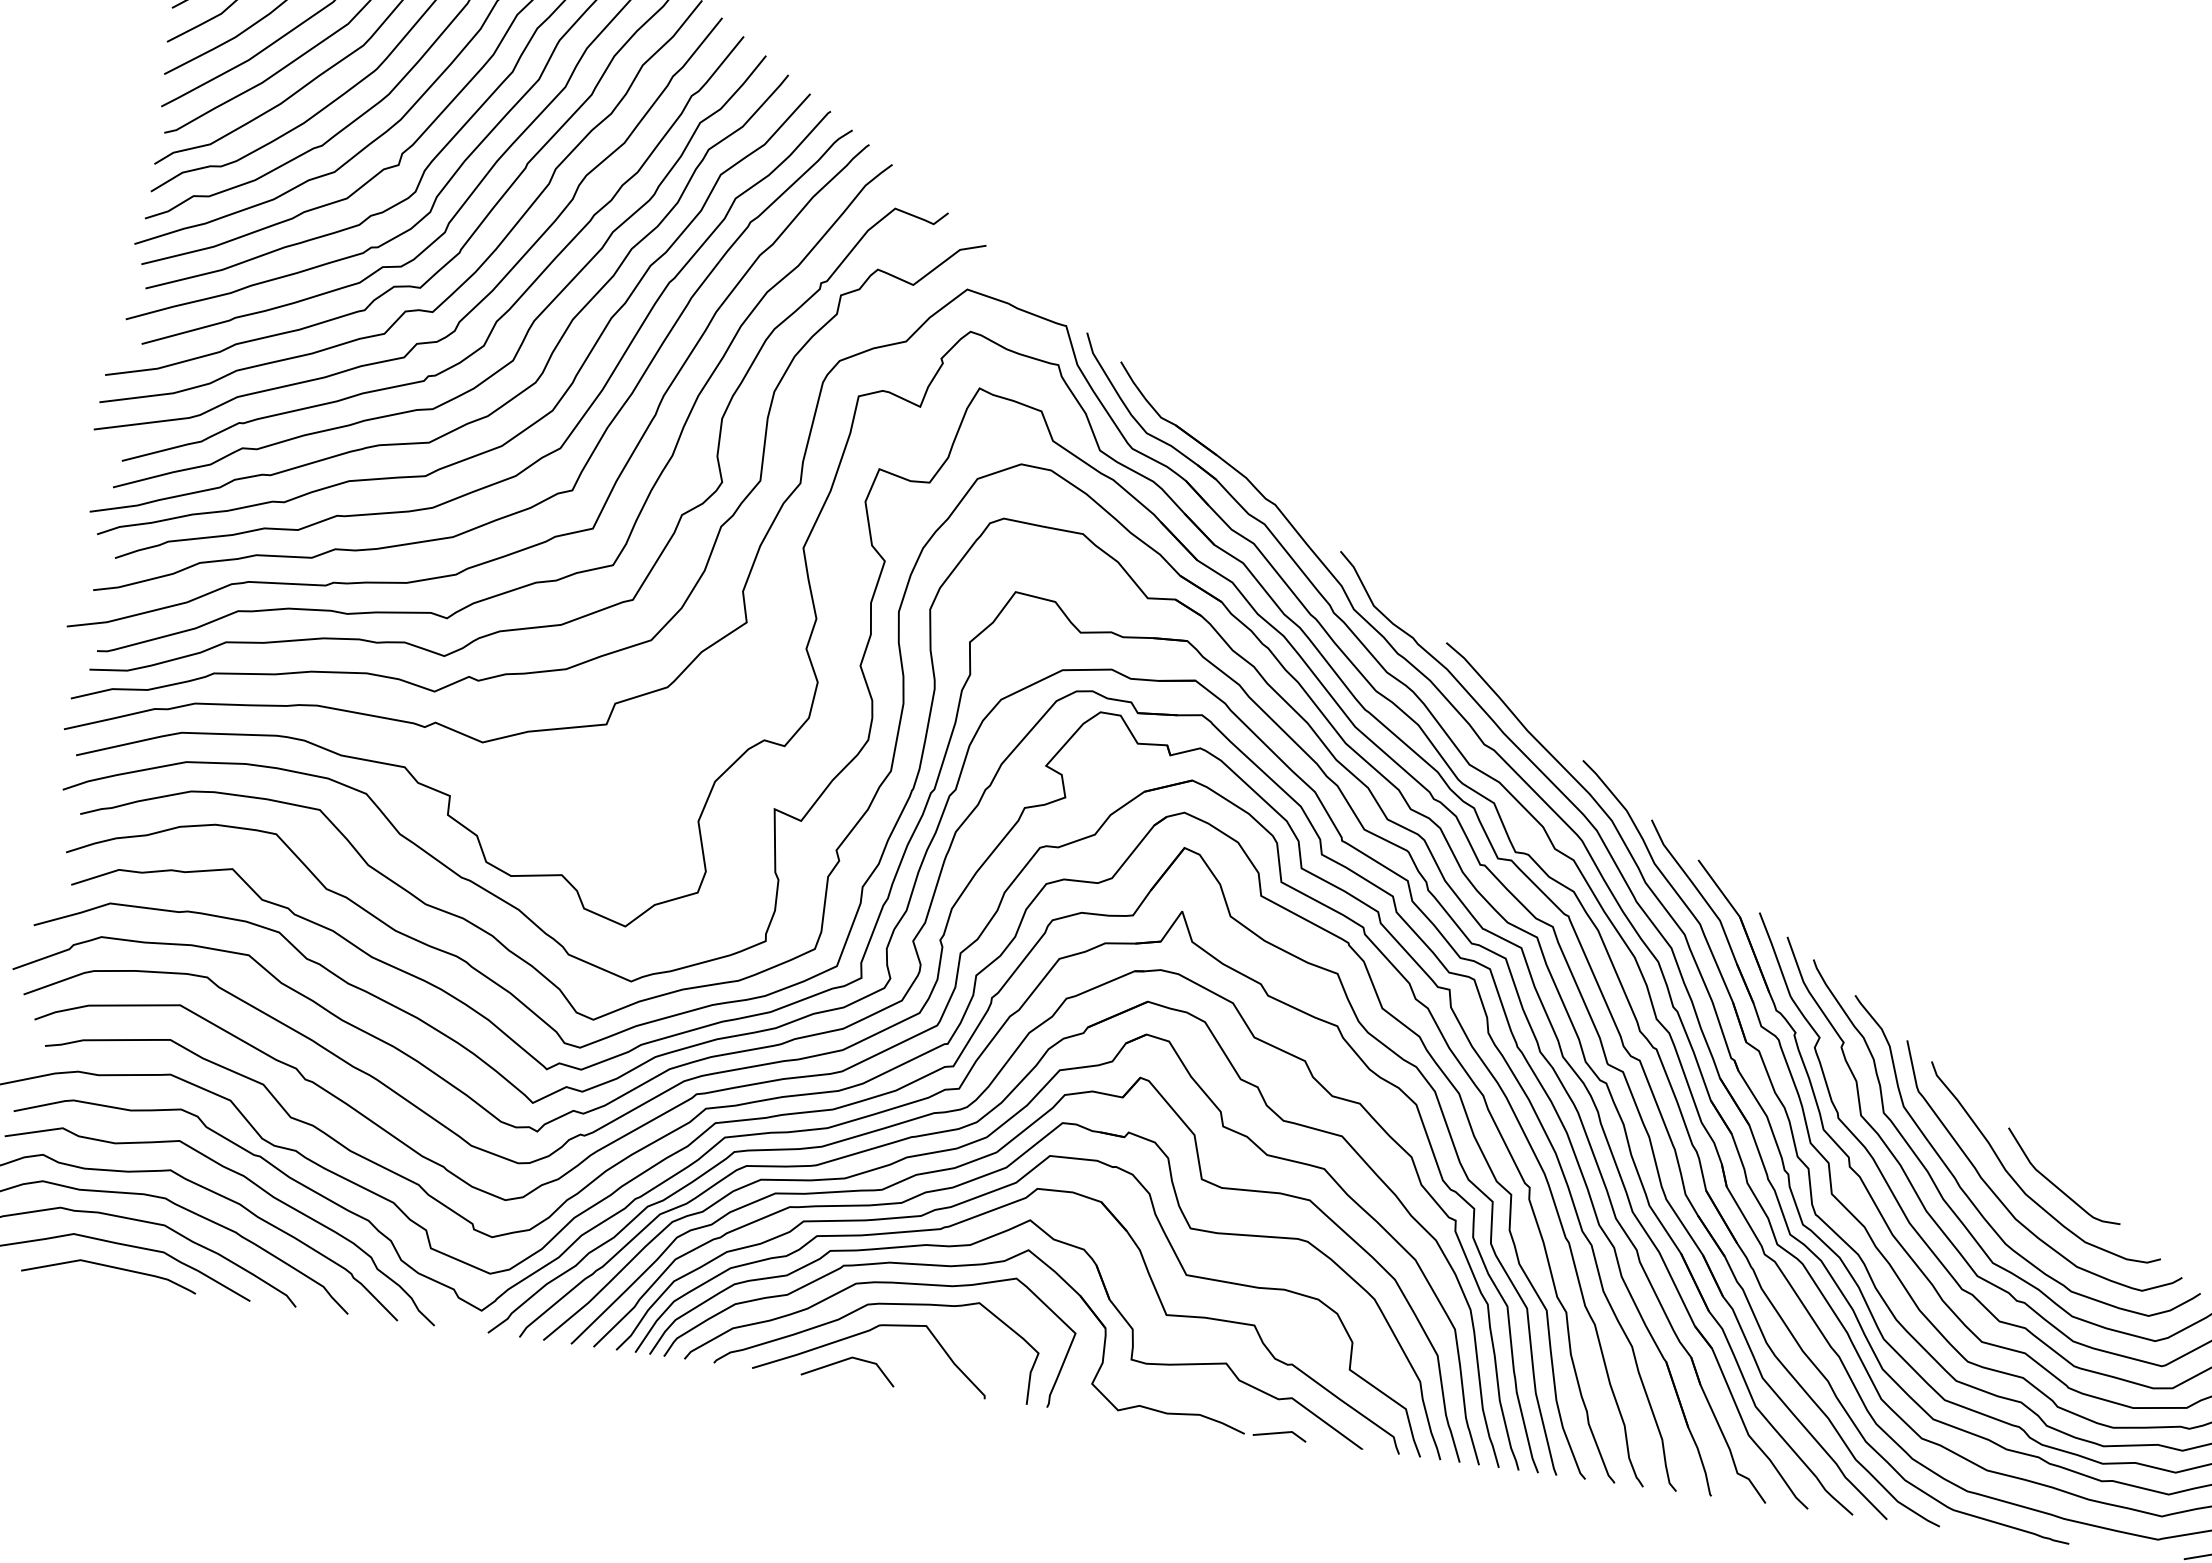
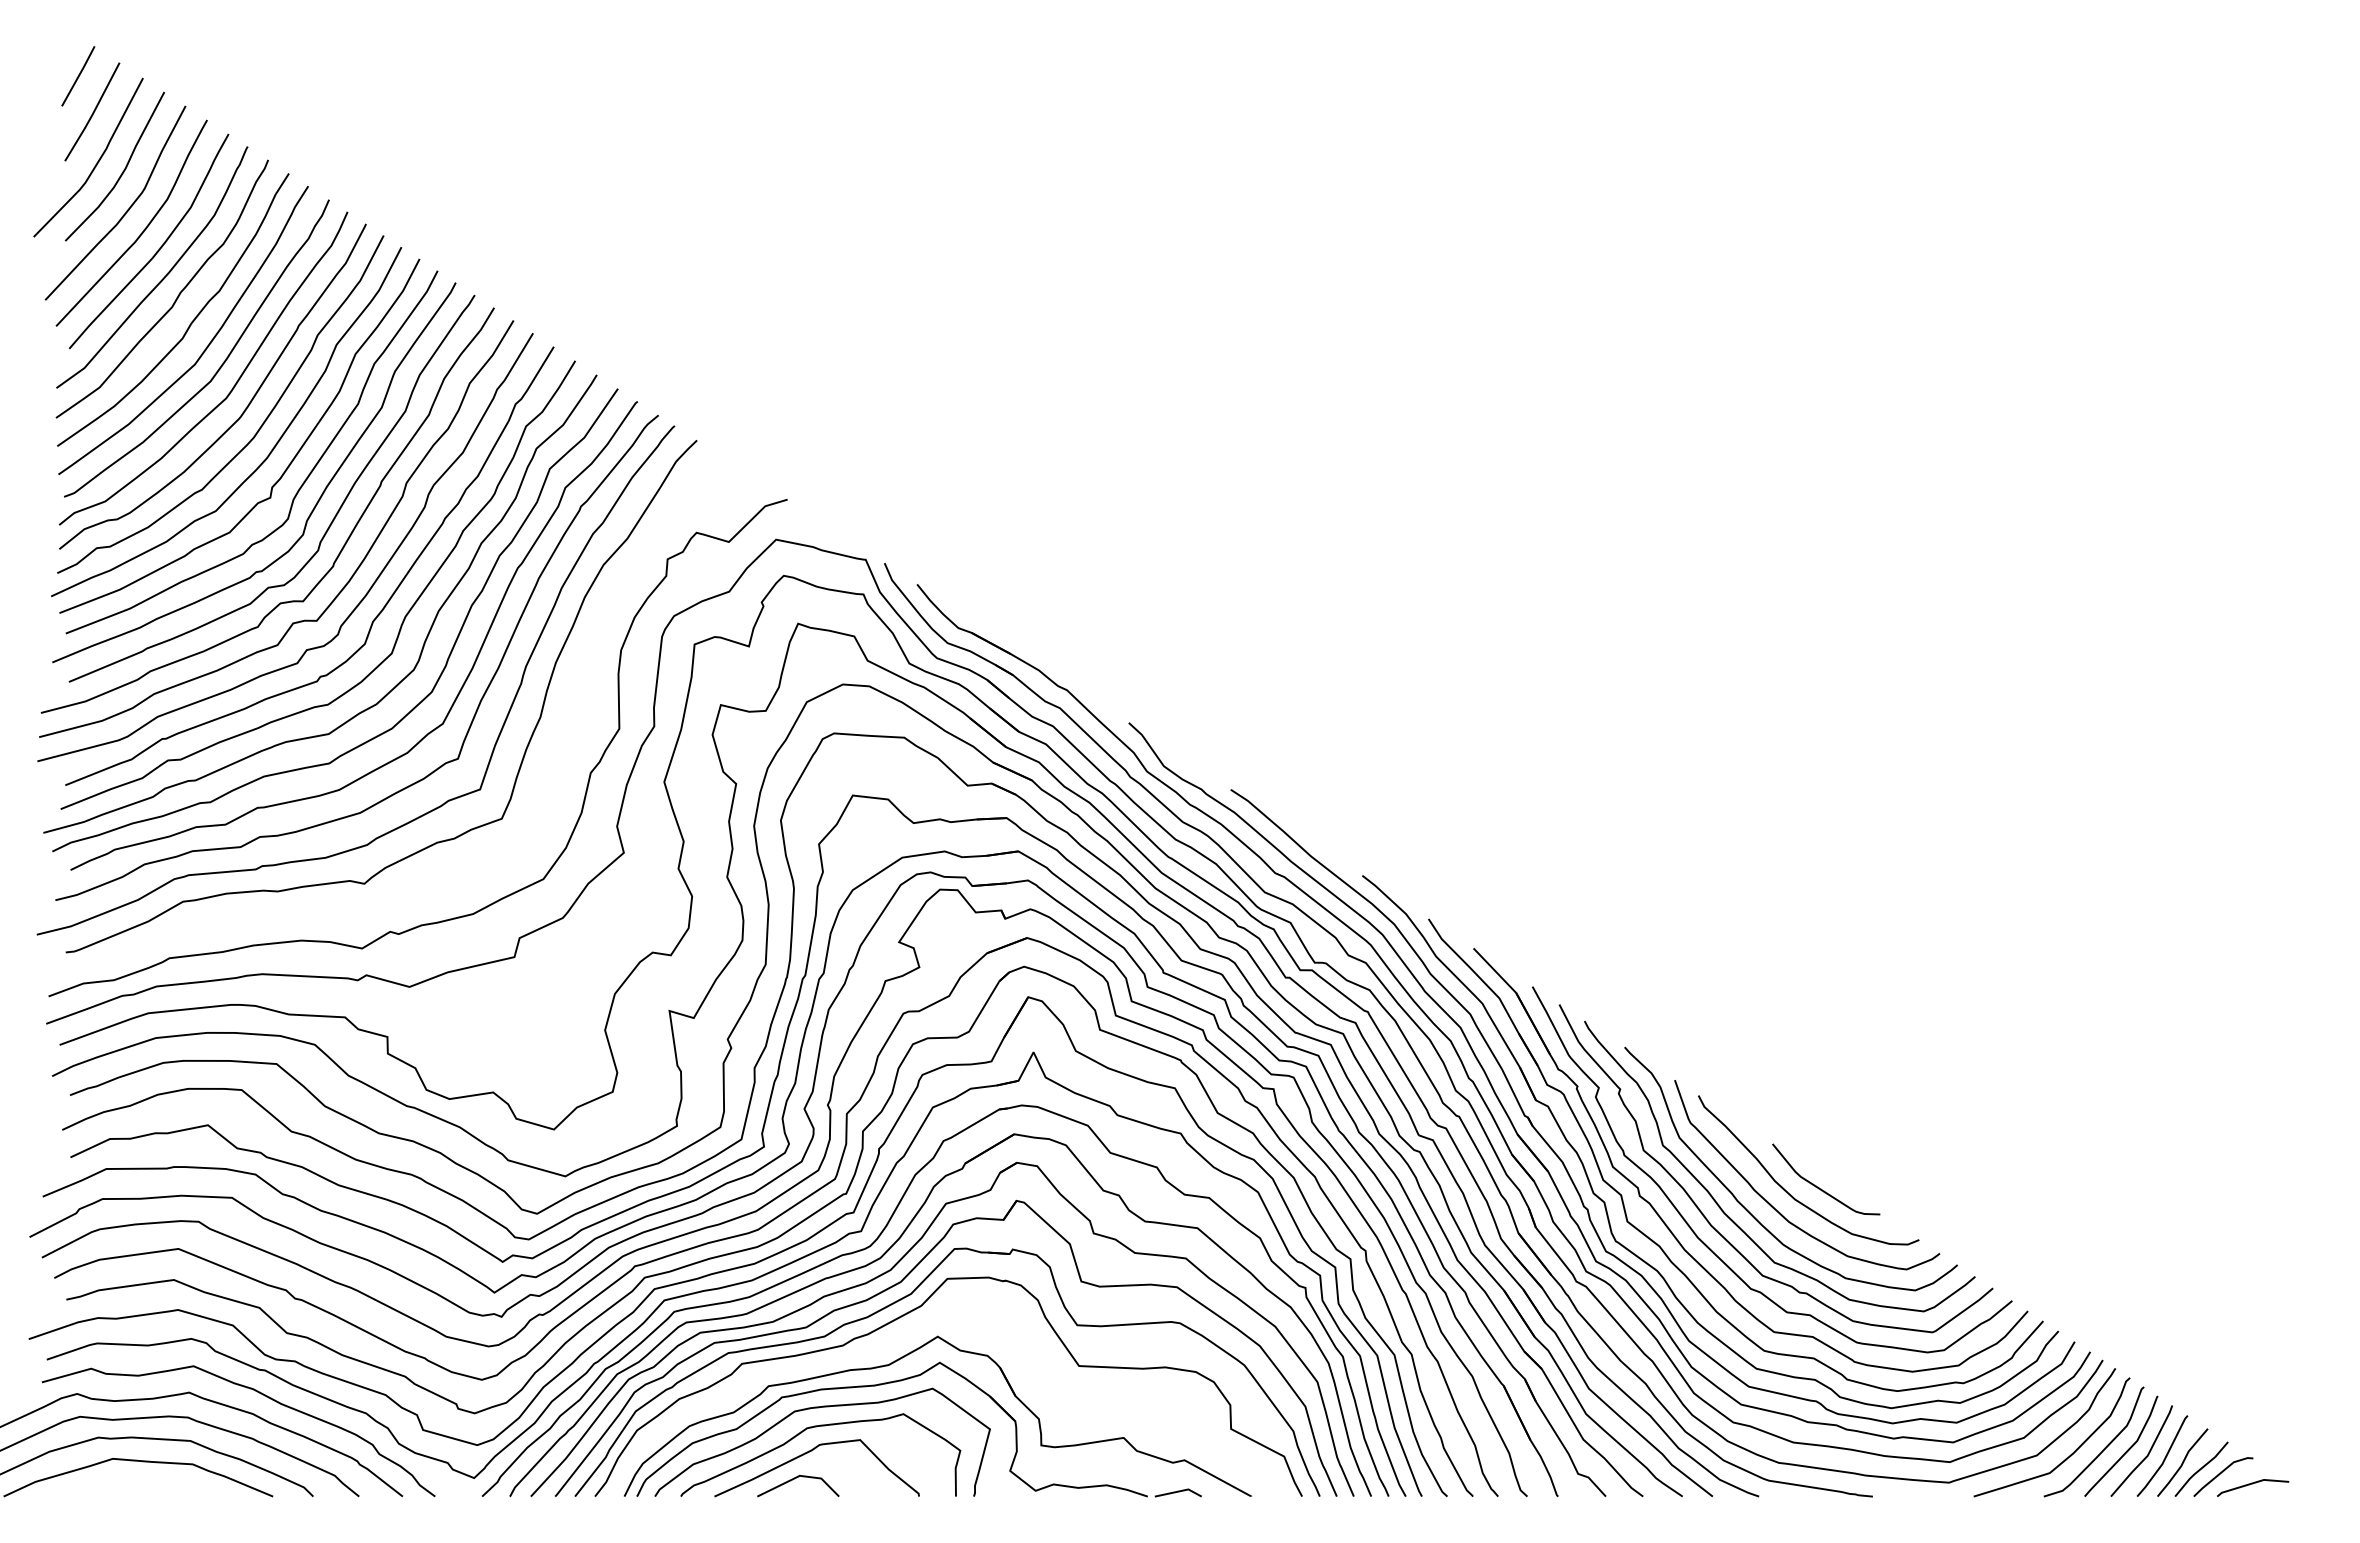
curve: (679, 518) -> (553, 770), removed
part: (1000, 1209) -> (910, 1330), removed
curve: (110, 1267) -> (148, 1483), removed

